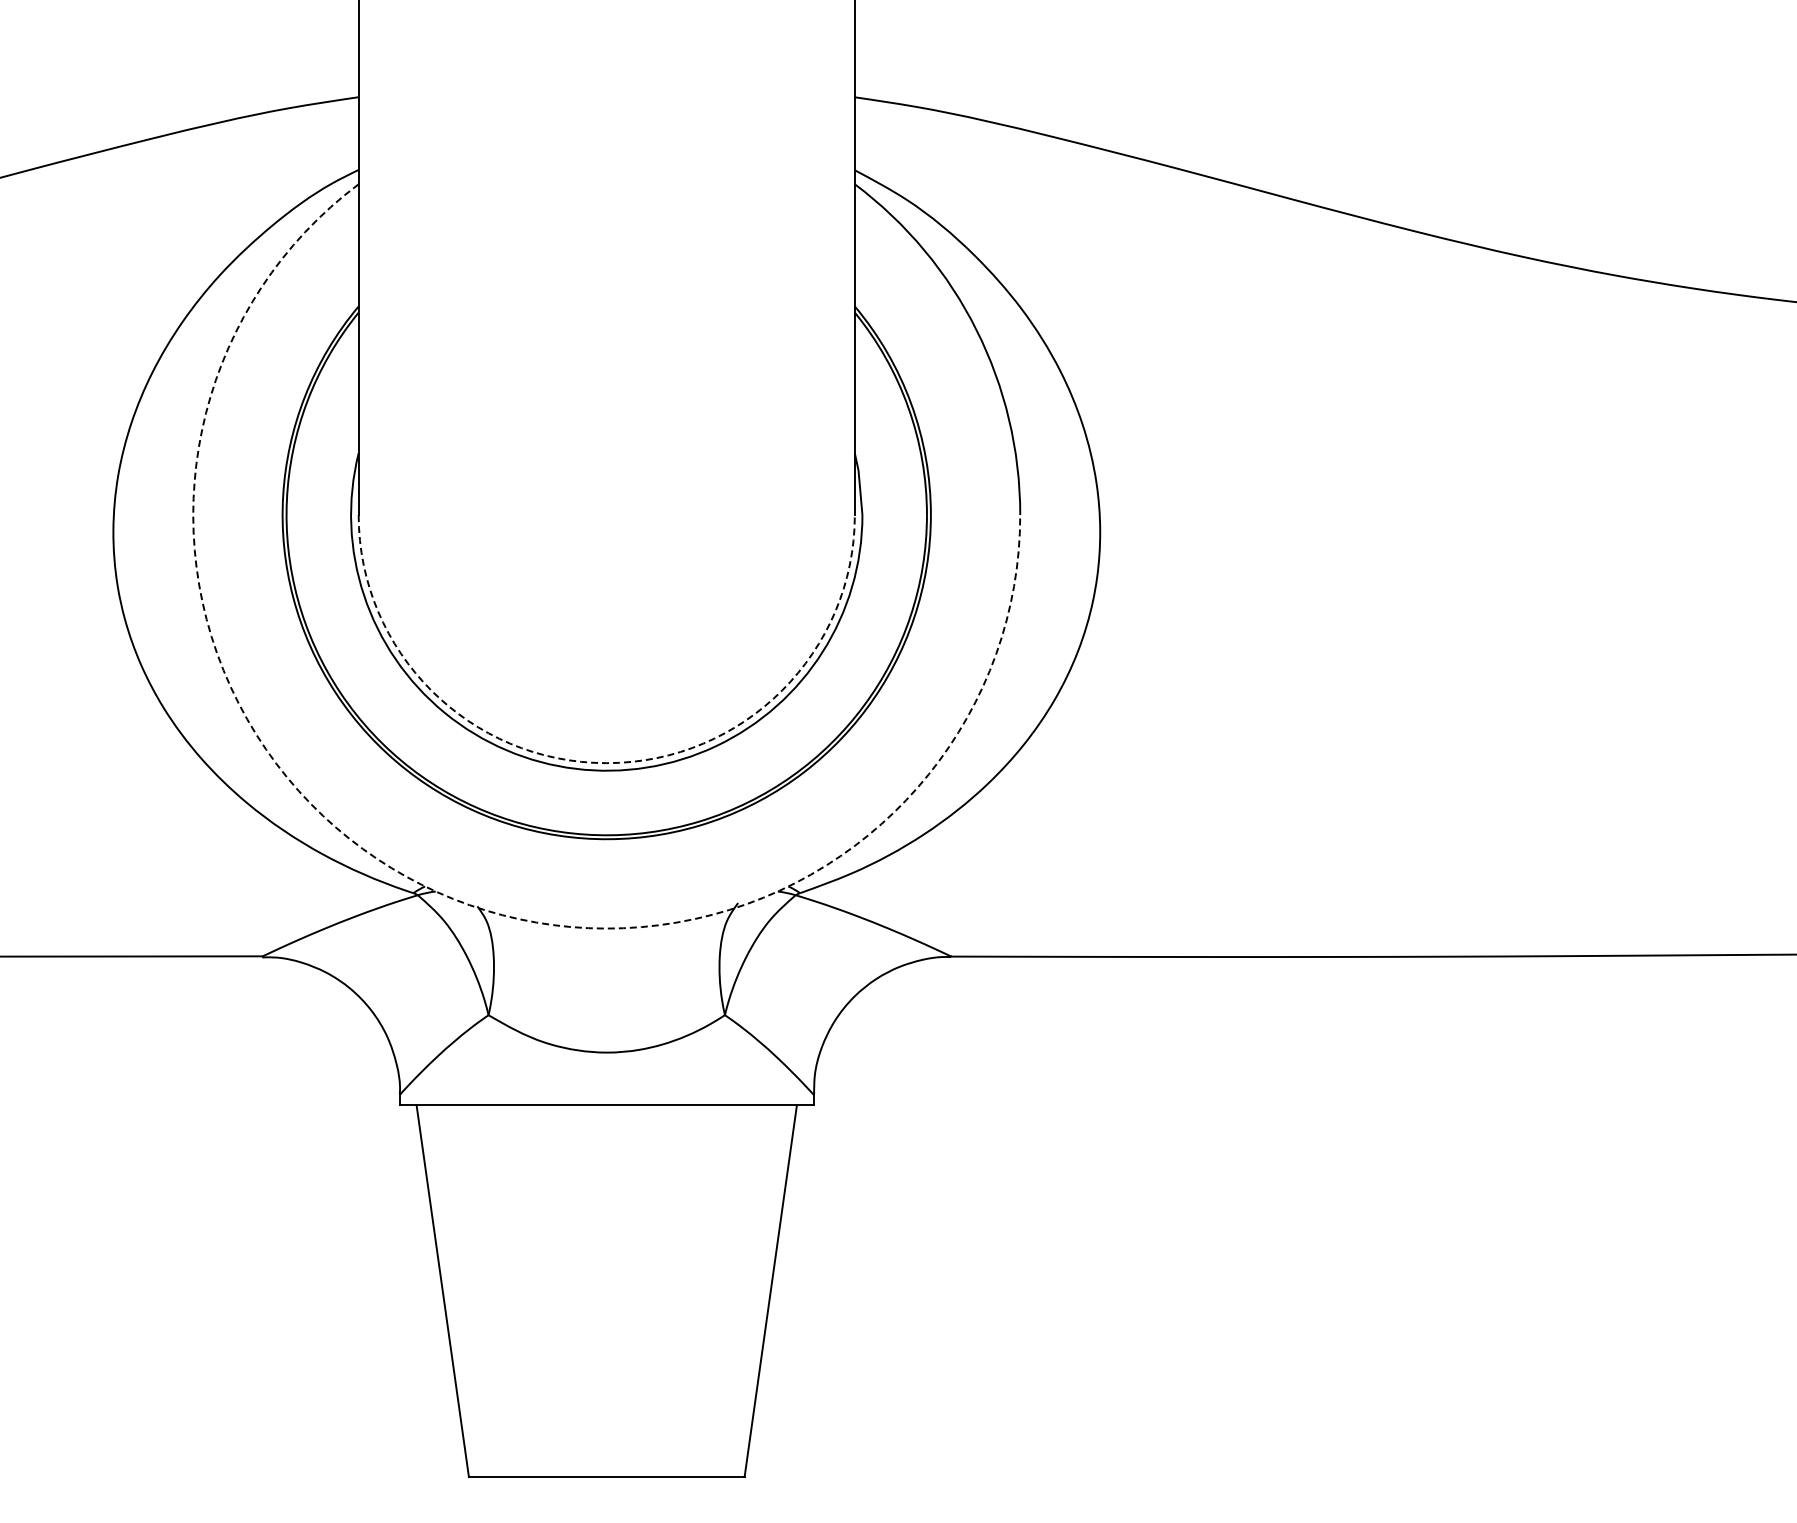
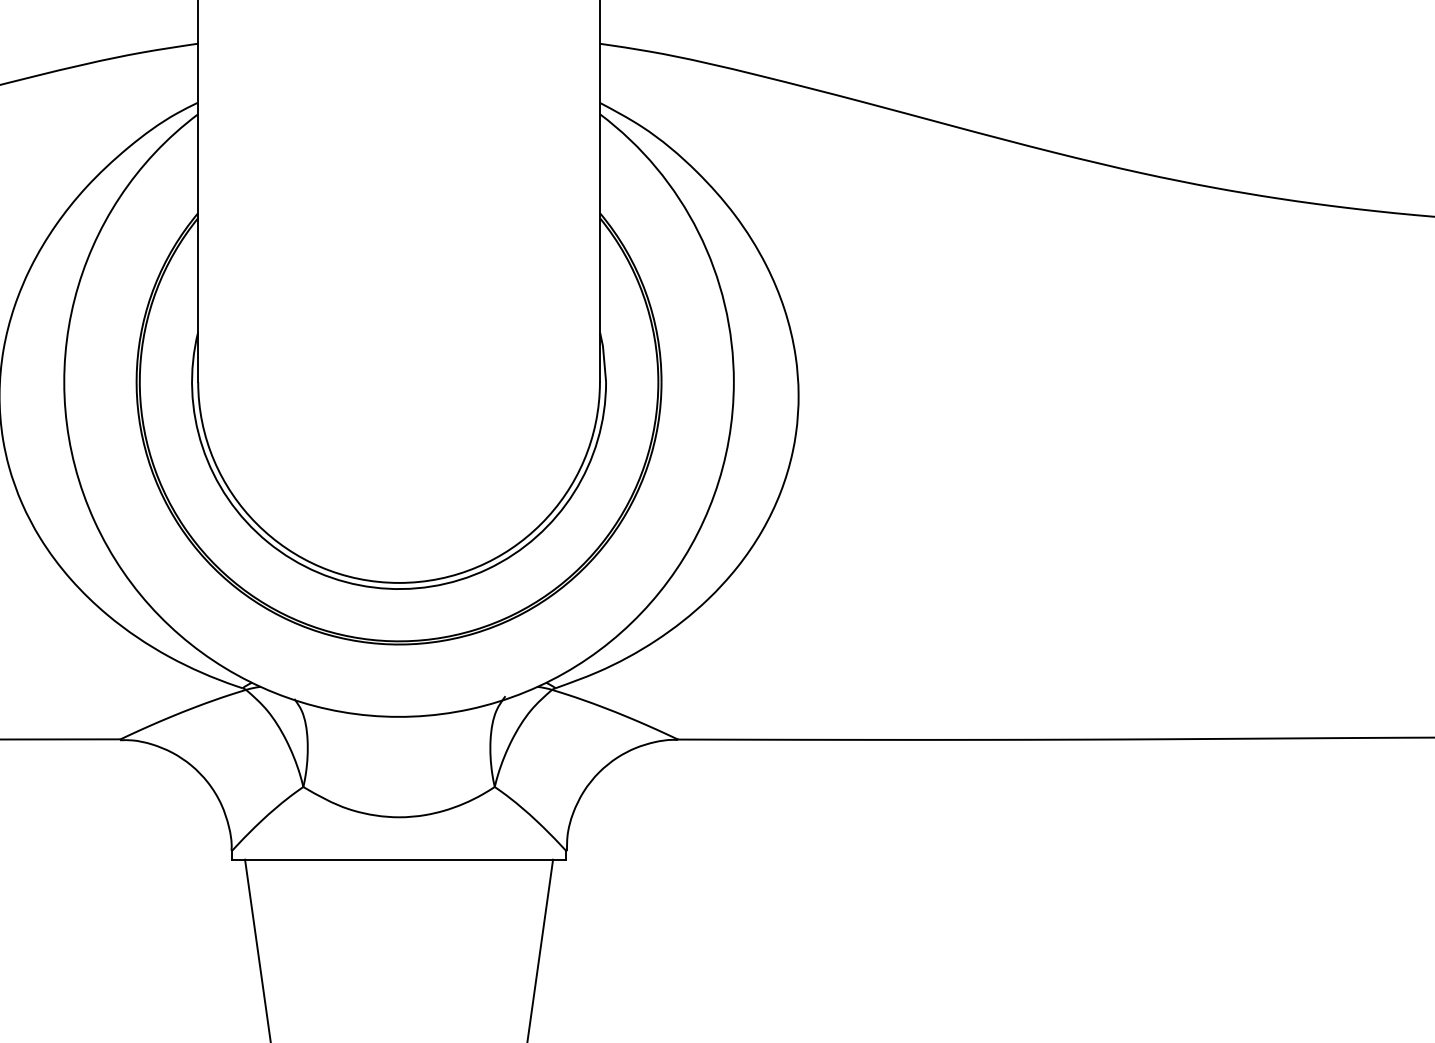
arc: (606, 763) -> (398, 583), dashed -> solid
arc: (421, 884) -> (249, 681), dashed -> solid

